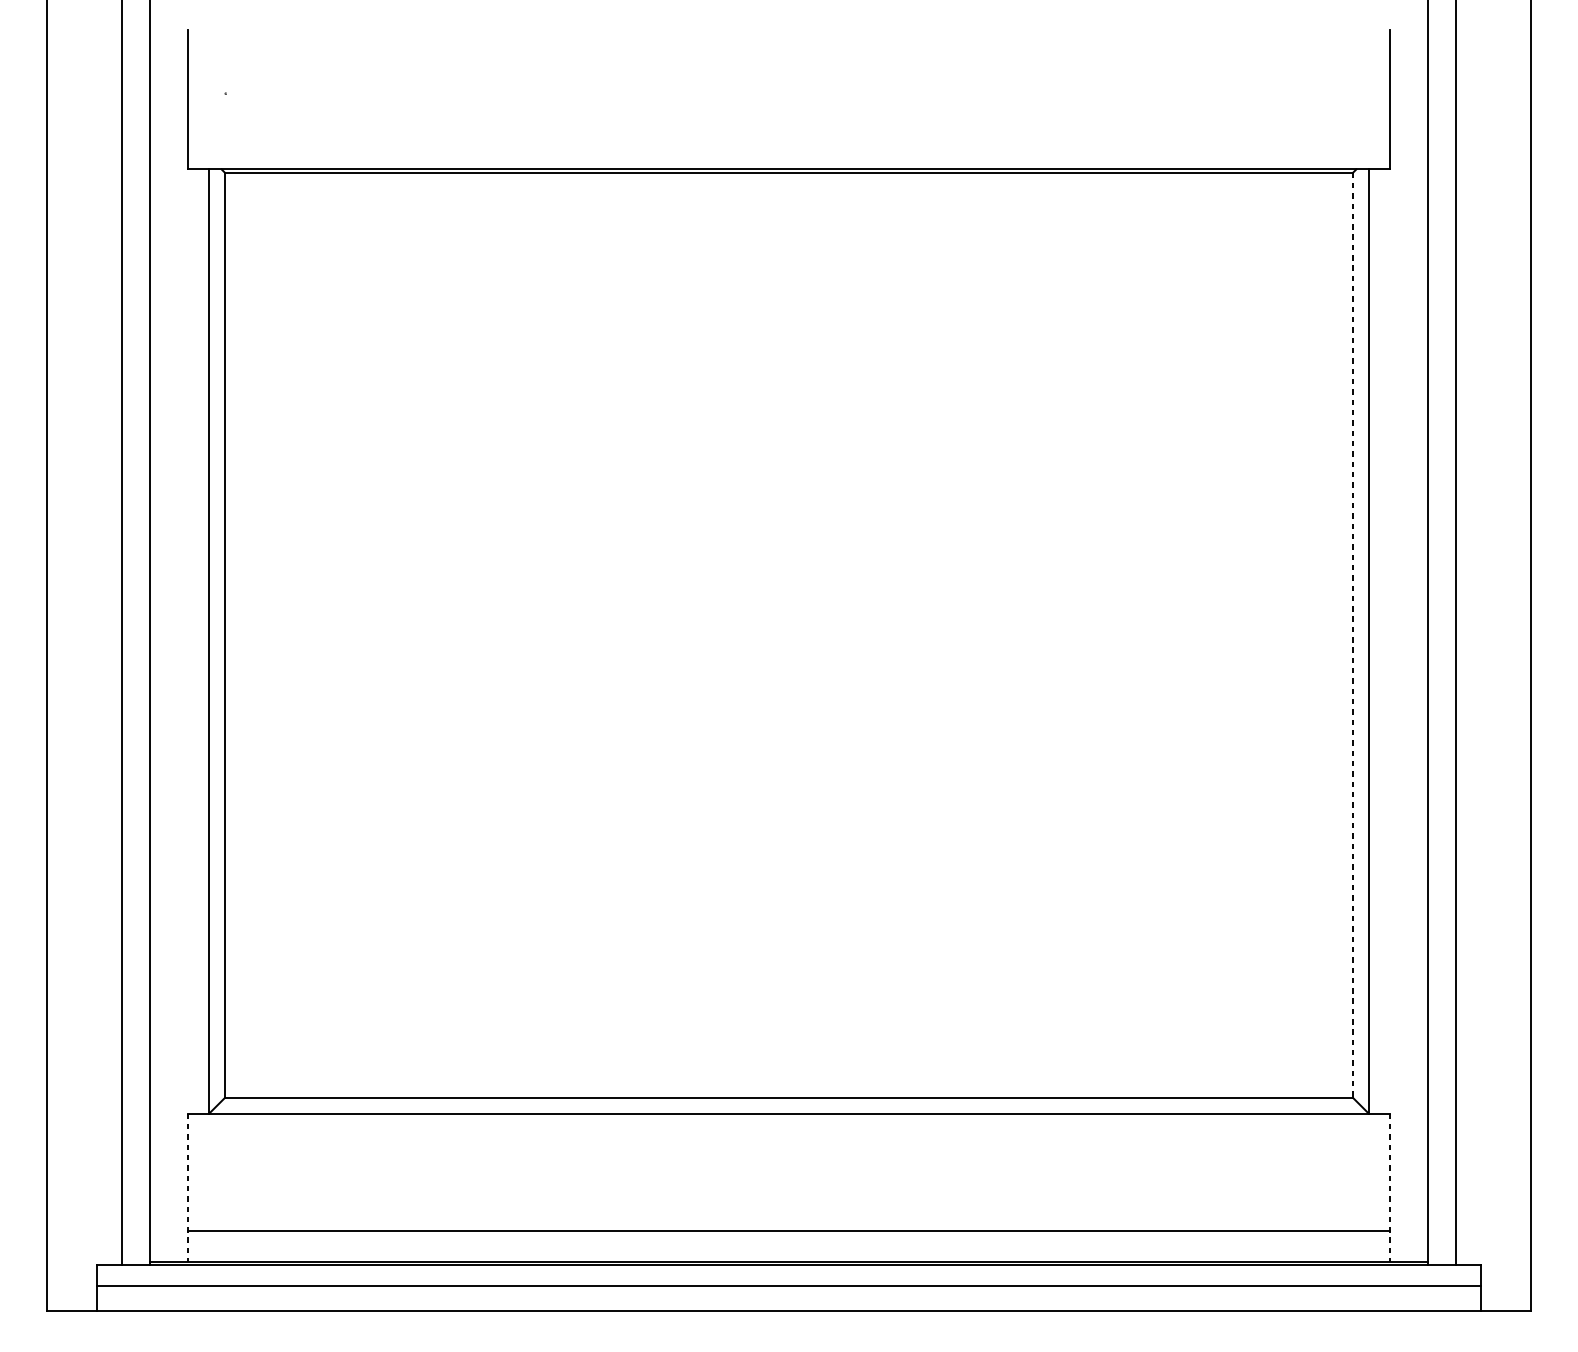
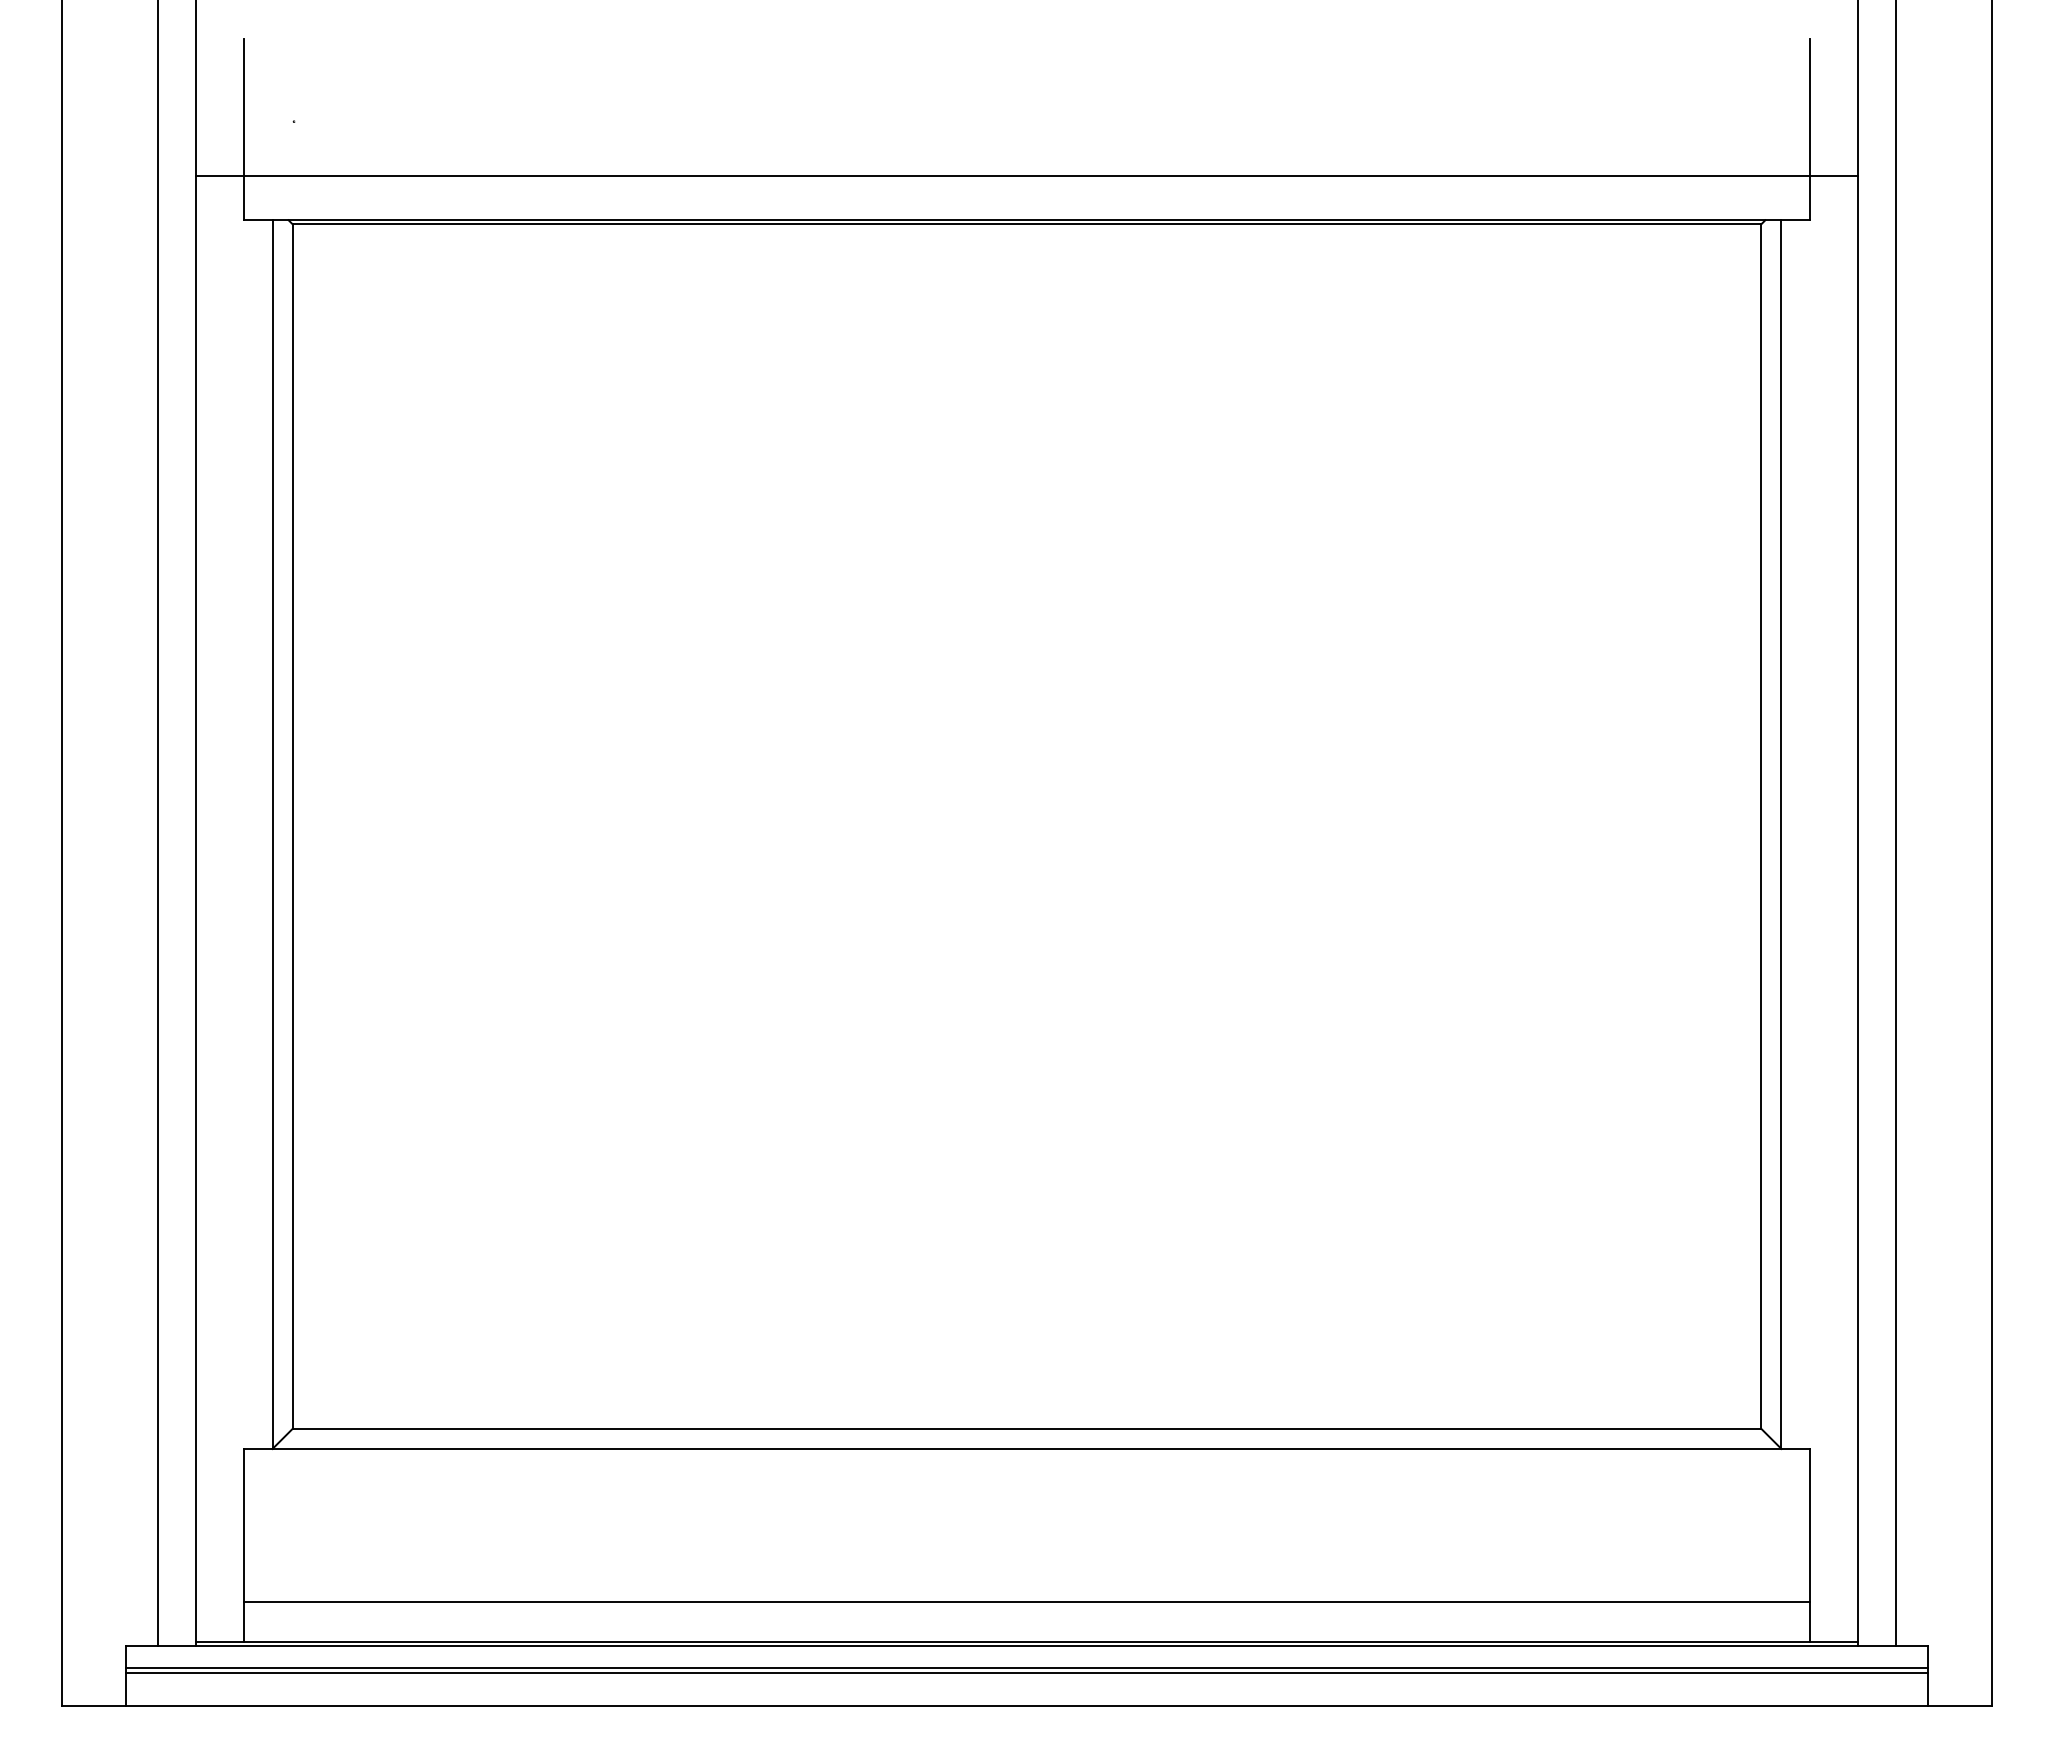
line: (788, 135) -> (1026, 175), added
line: (1353, 636) -> (1761, 827), dashed -> solid
line: (187, 1187) -> (244, 1545), dashed -> solid
line: (1390, 1187) -> (1809, 1545), dashed -> solid
line: (788, 1281) -> (1026, 1667), added

